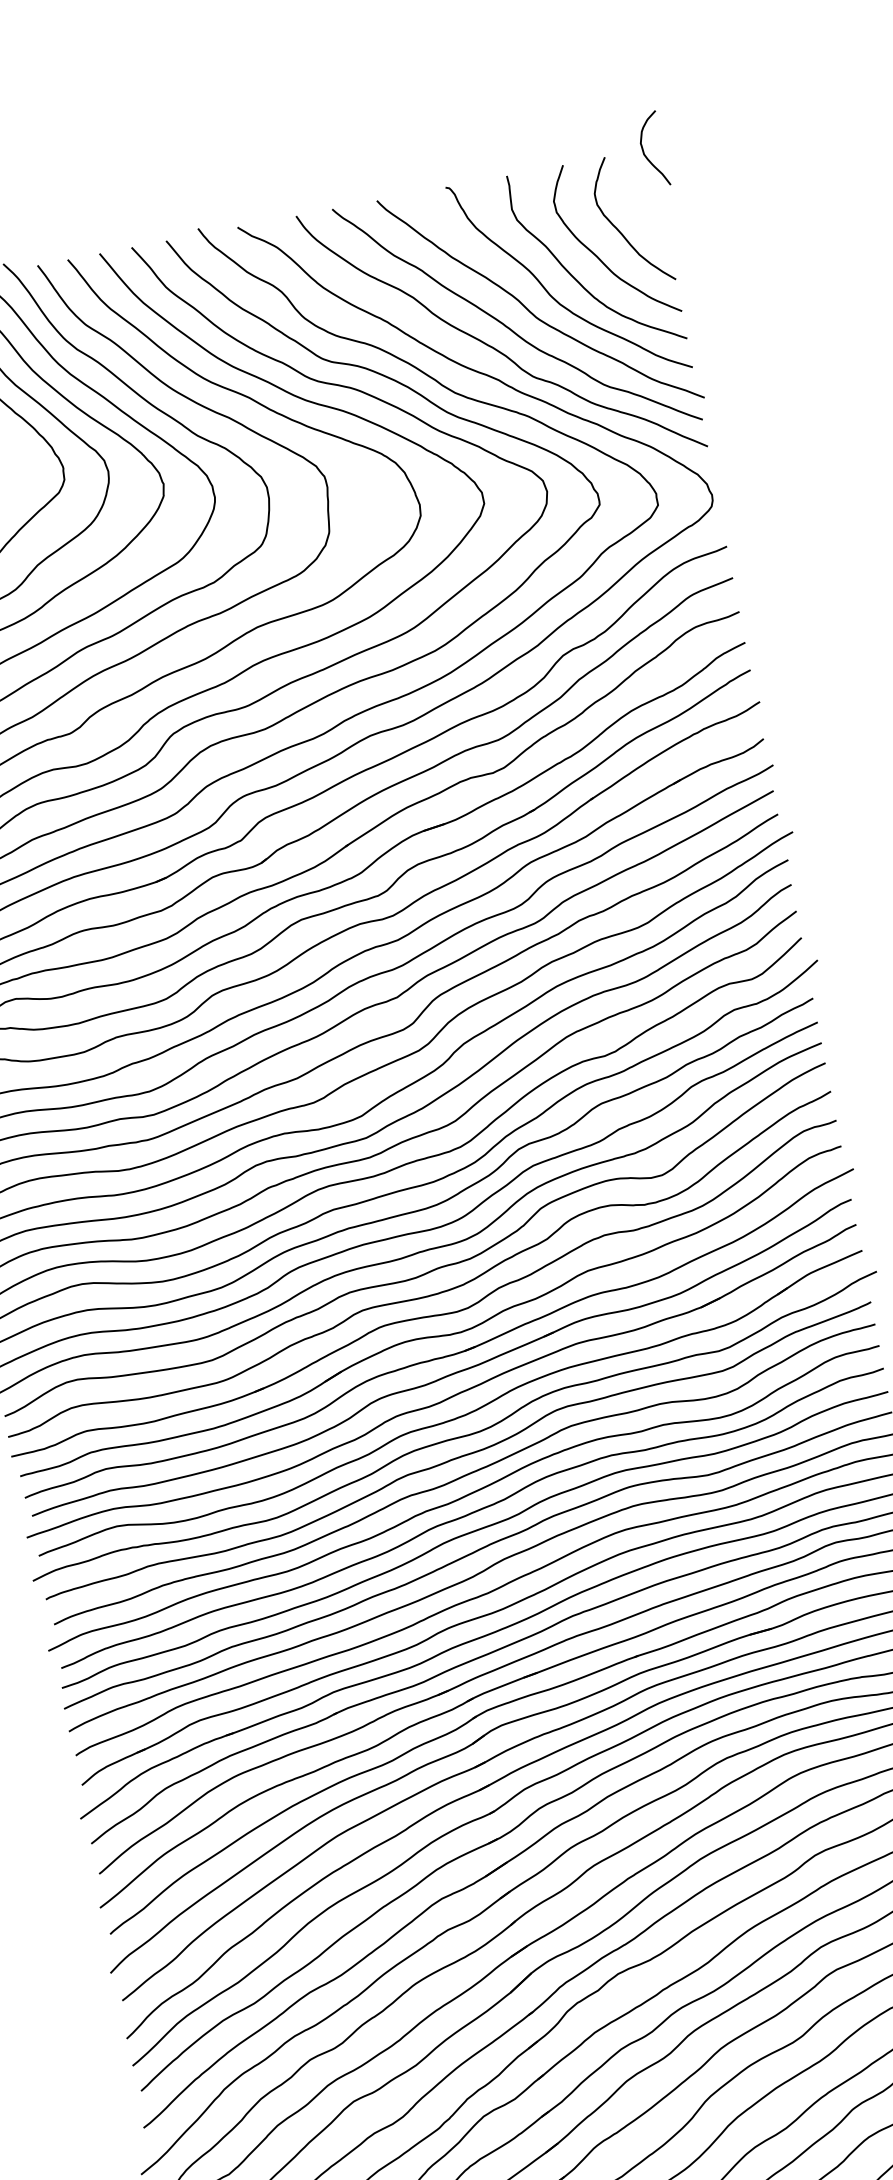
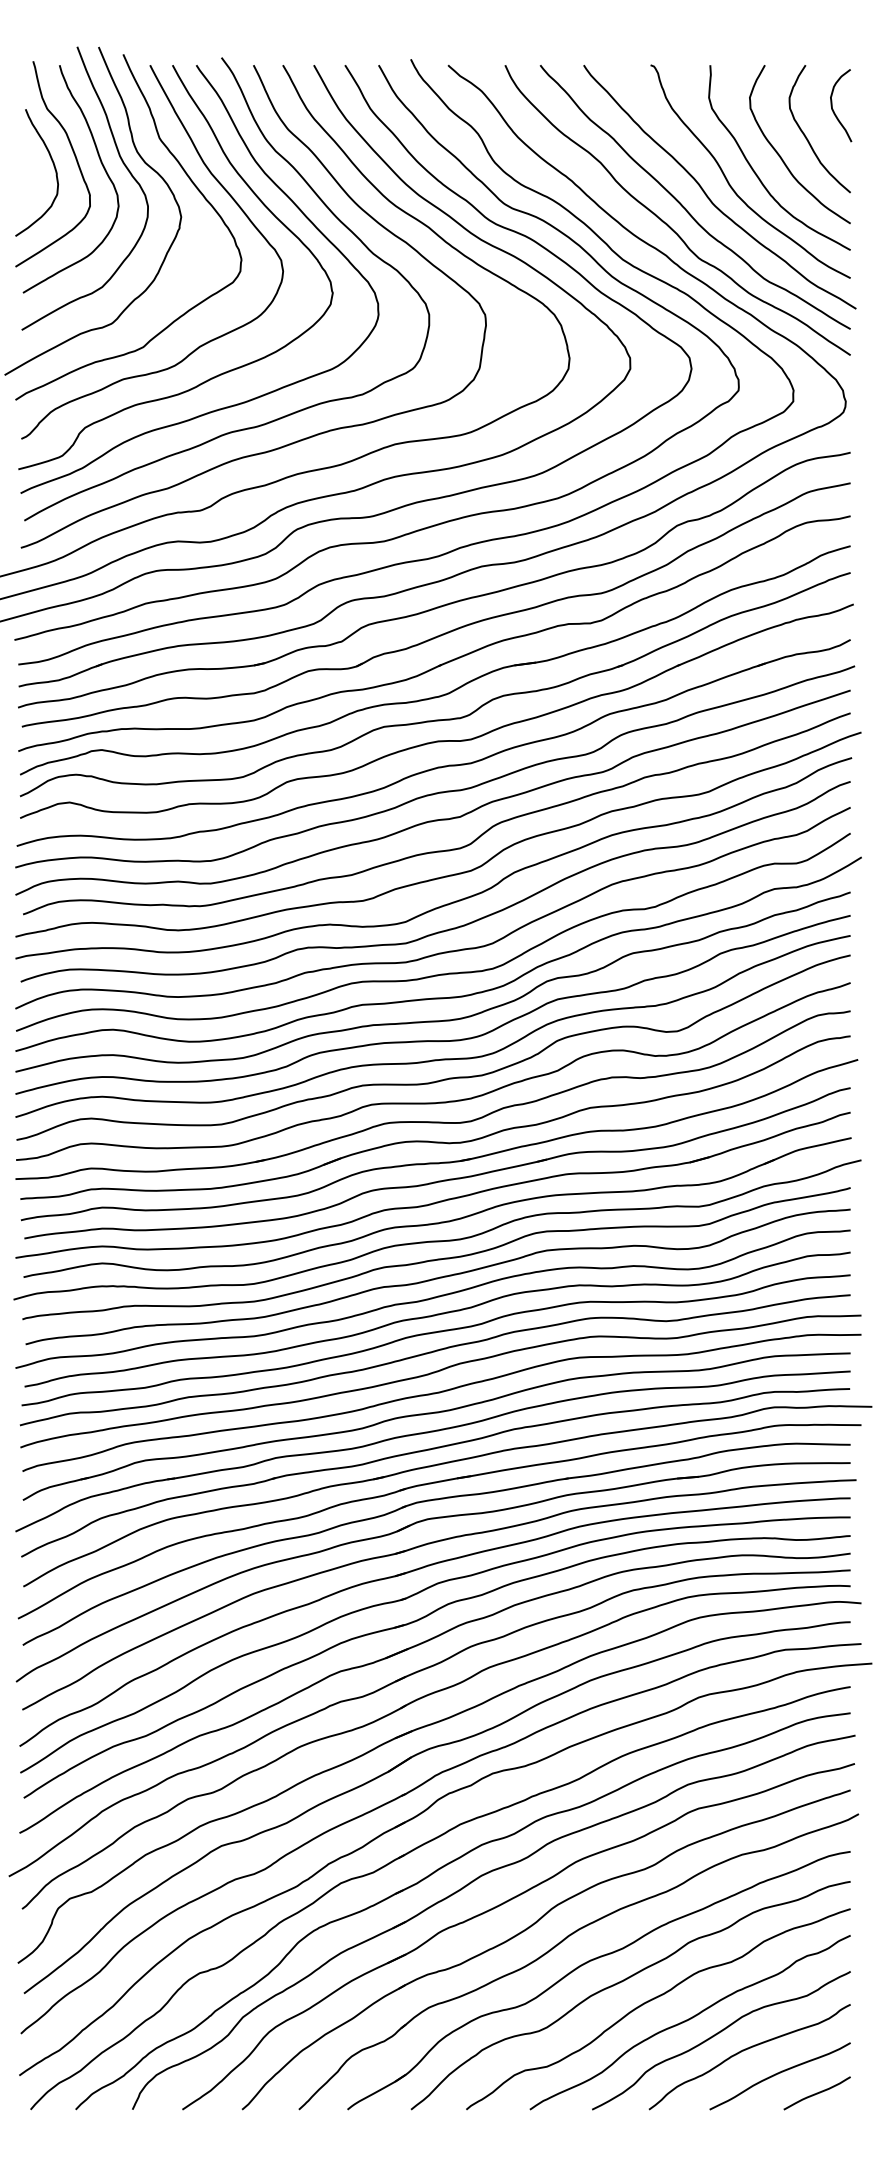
curve: (645, 155) -> (833, 109), moved

